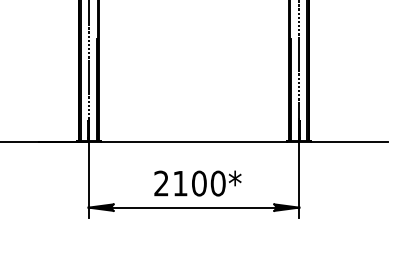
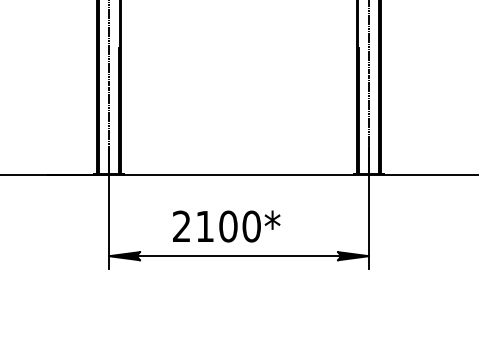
text: (197, 183) -> (226, 226), moved

